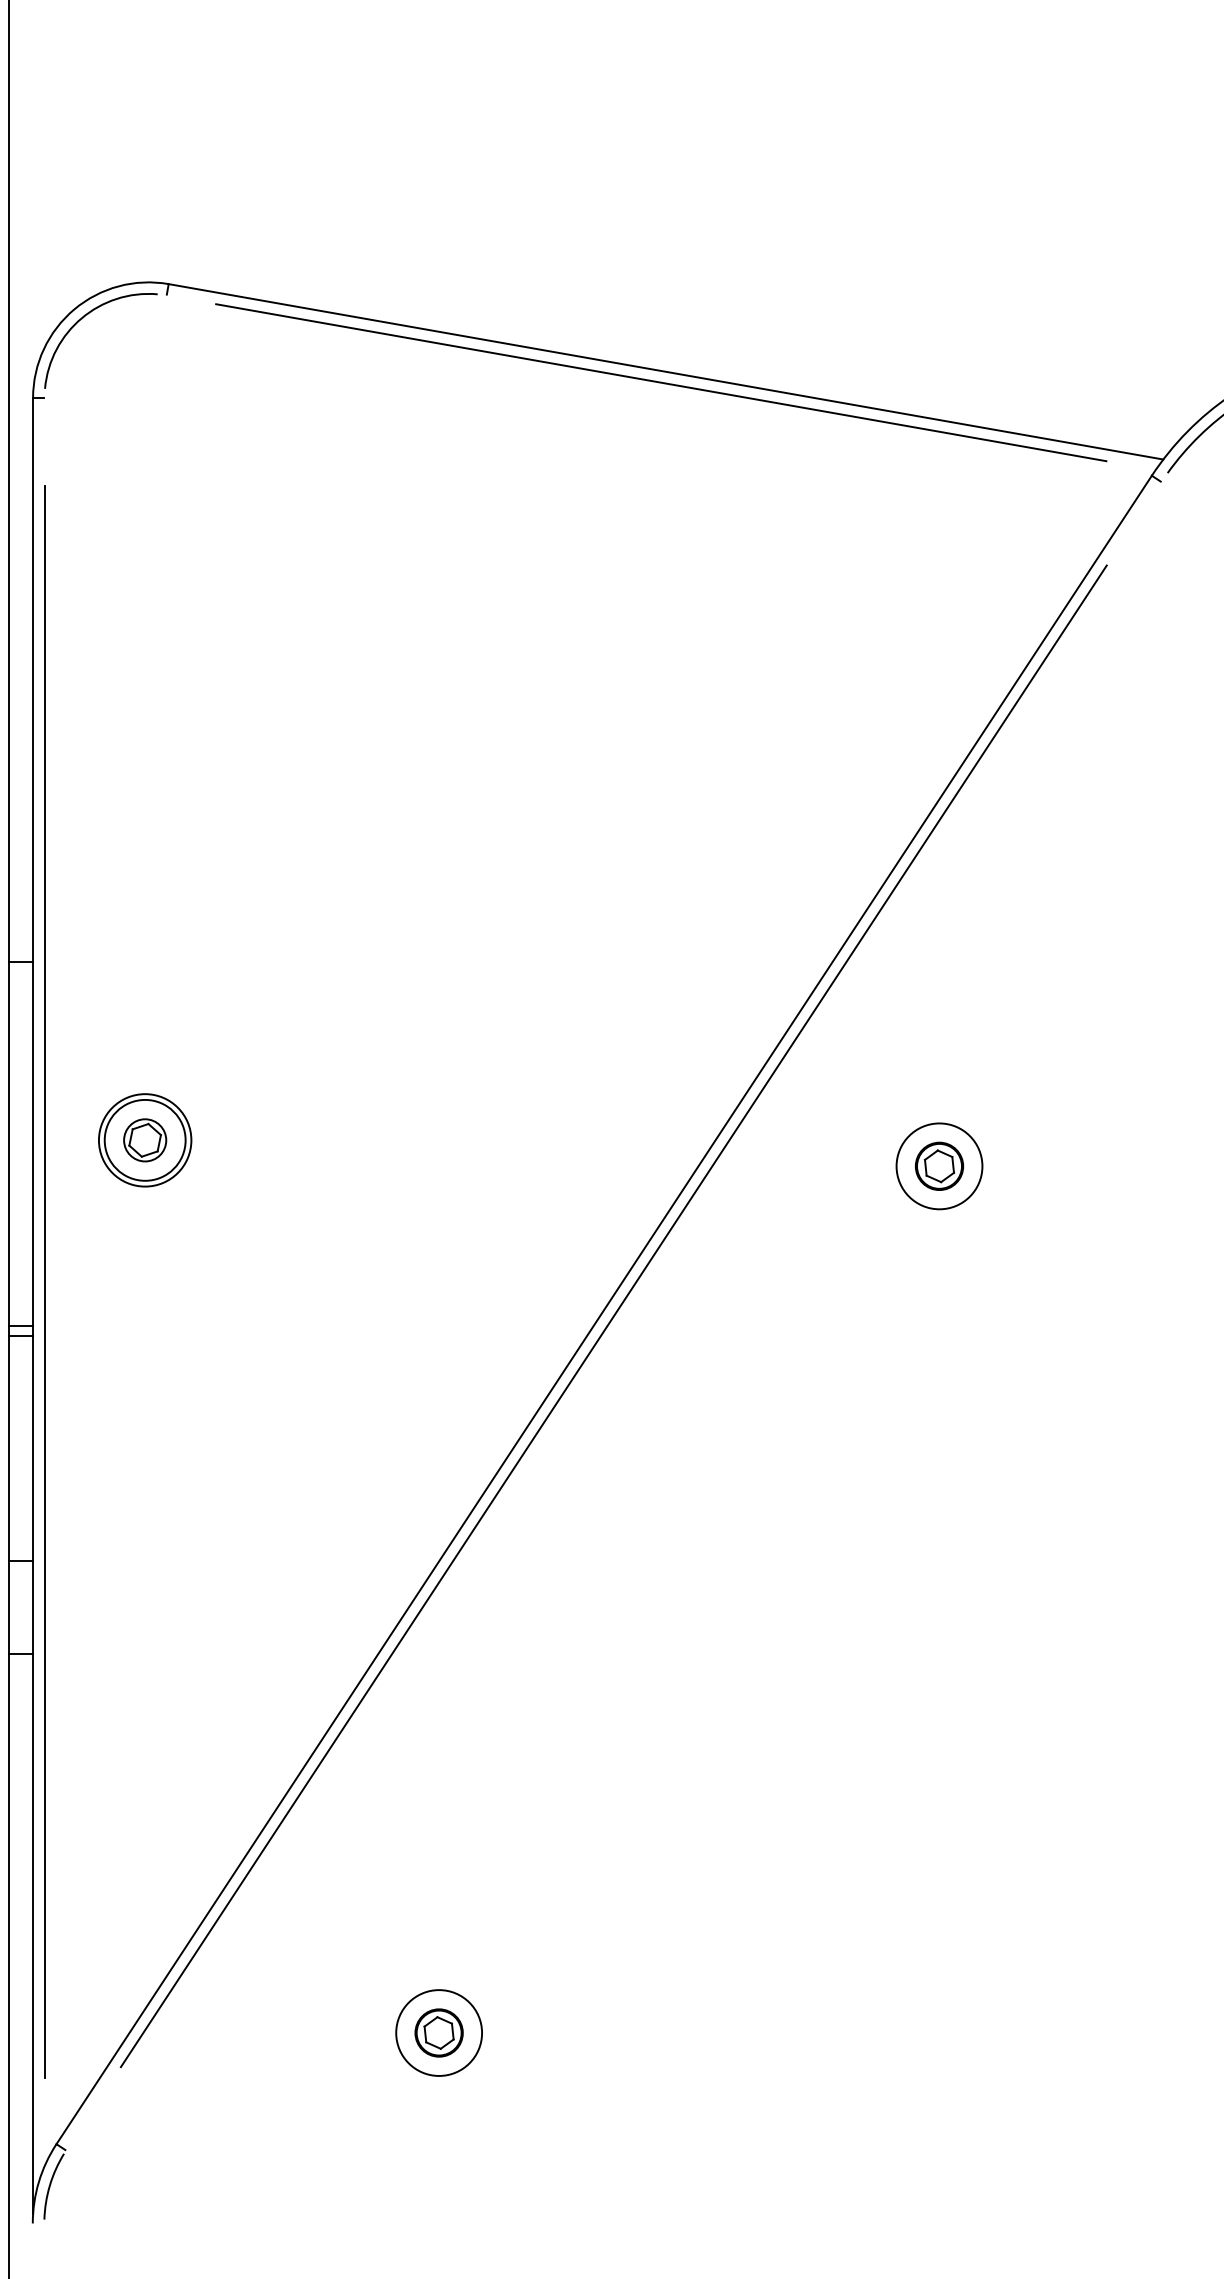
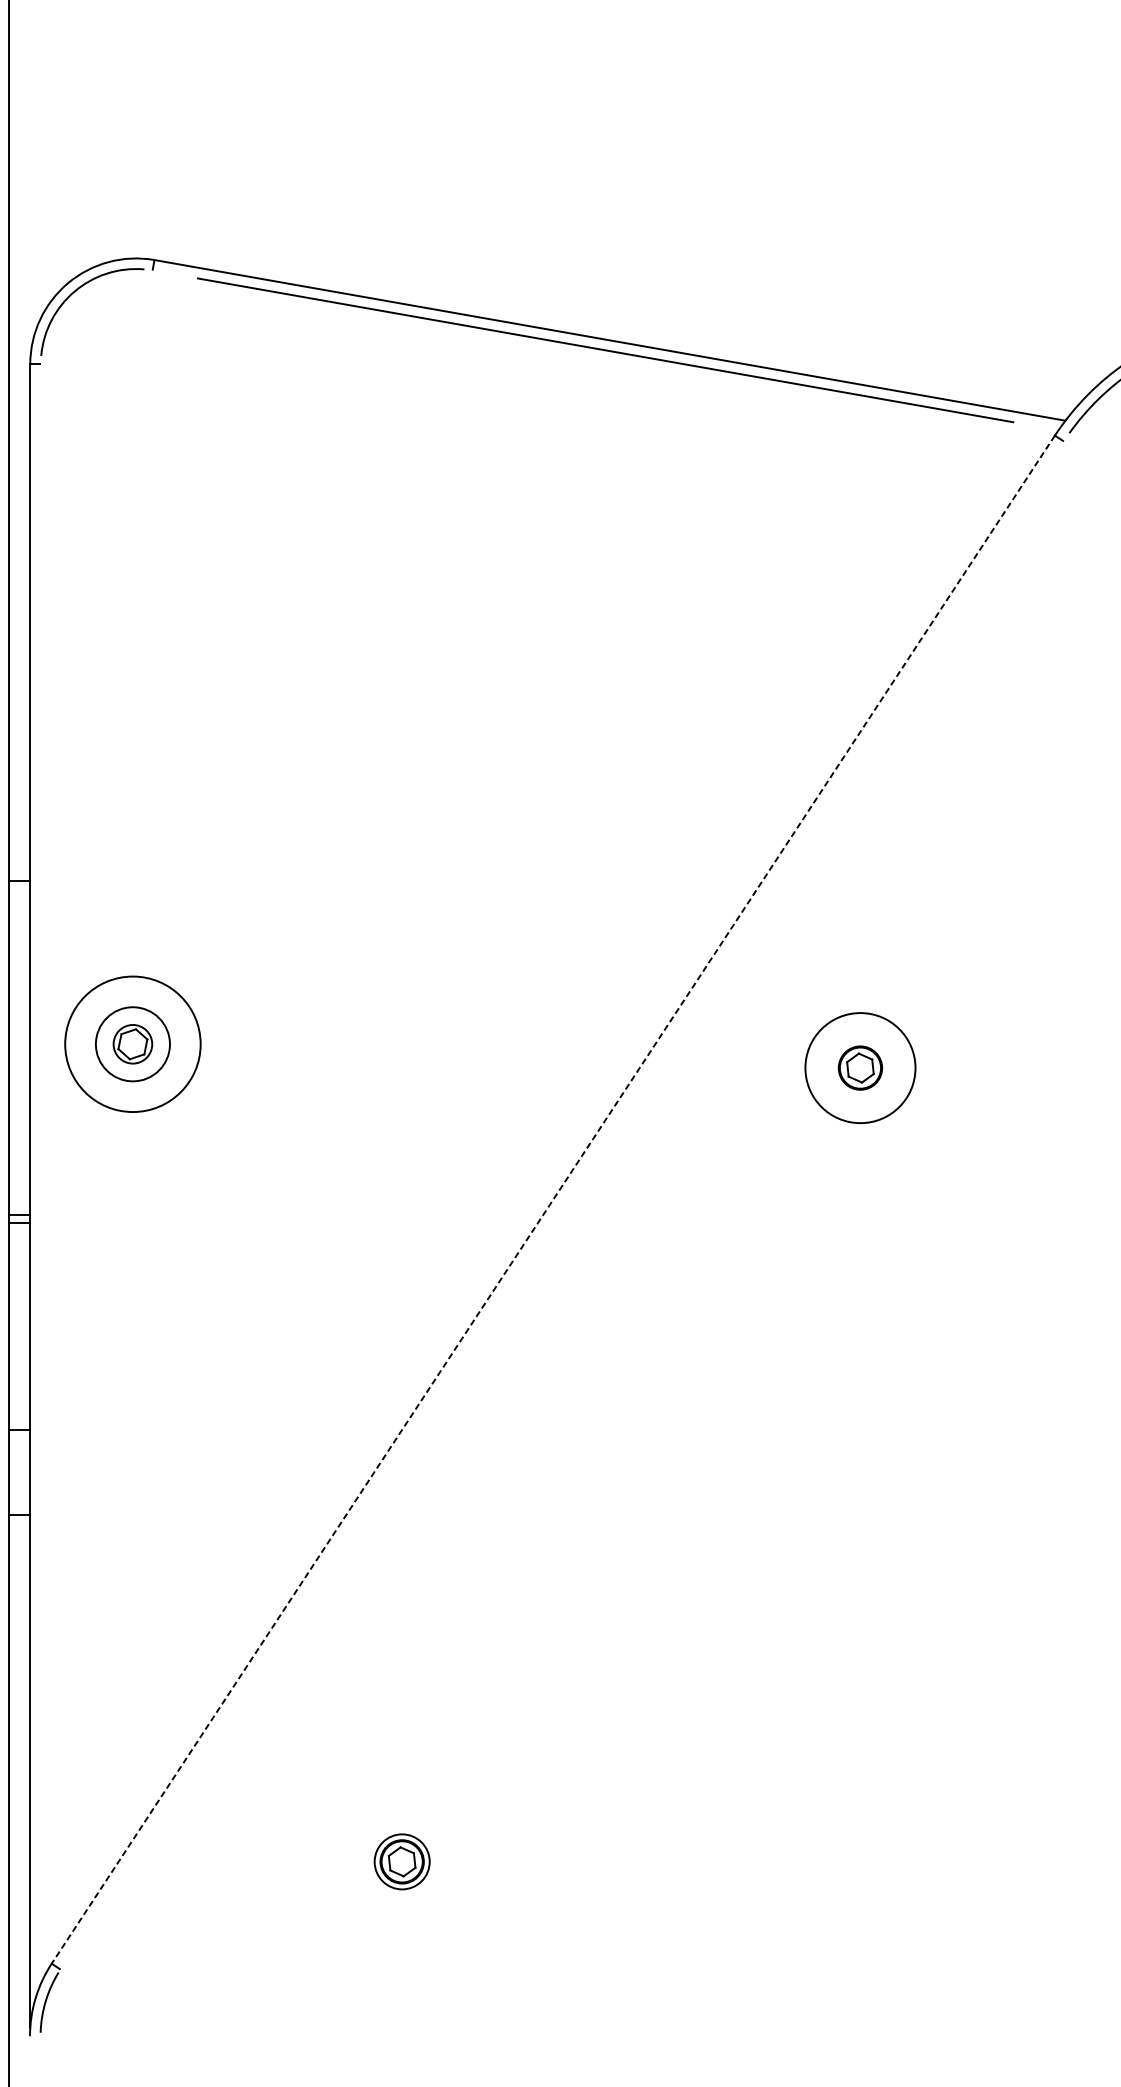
circle: (144, 1140) -> (132, 1044), size x1.6
circle: (939, 1166) -> (860, 1068), size x1.4
line: (44, 1281) -> (40, 1173), removed
line: (604, 1309) -> (553, 1199), solid -> dashed
line: (613, 1316) -> (561, 1205), removed
circle: (439, 2032) -> (402, 1861), size x0.7

